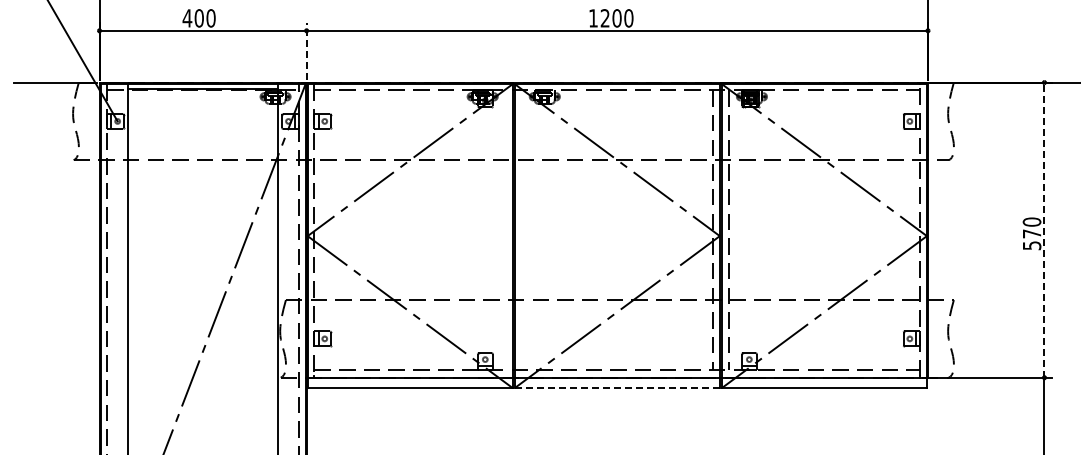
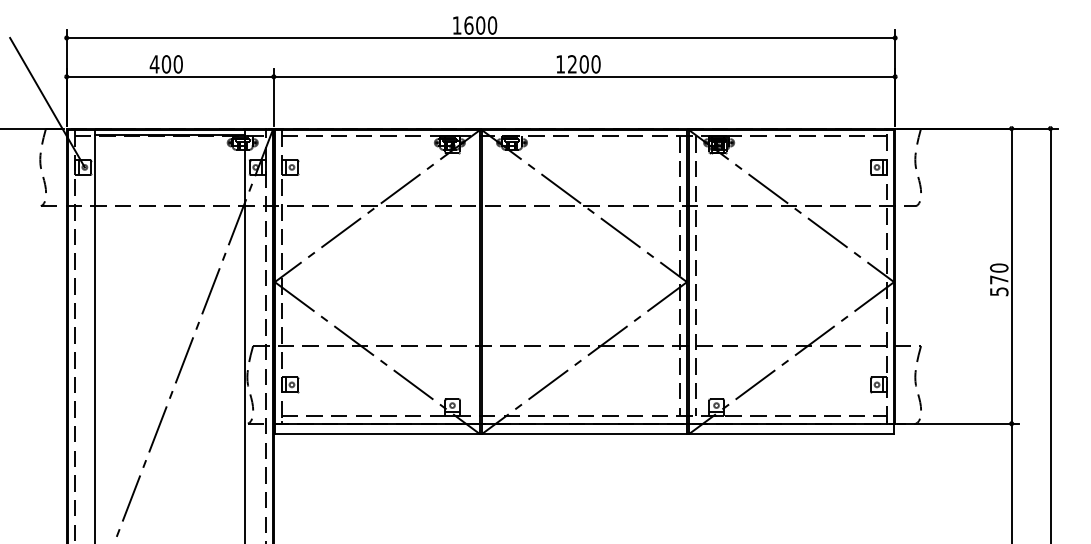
line: (306, 51) -> (273, 97), dashed -> solid
line: (1044, 230) -> (1011, 276), dashed -> solid
line: (617, 388) -> (584, 434), dashed -> solid

